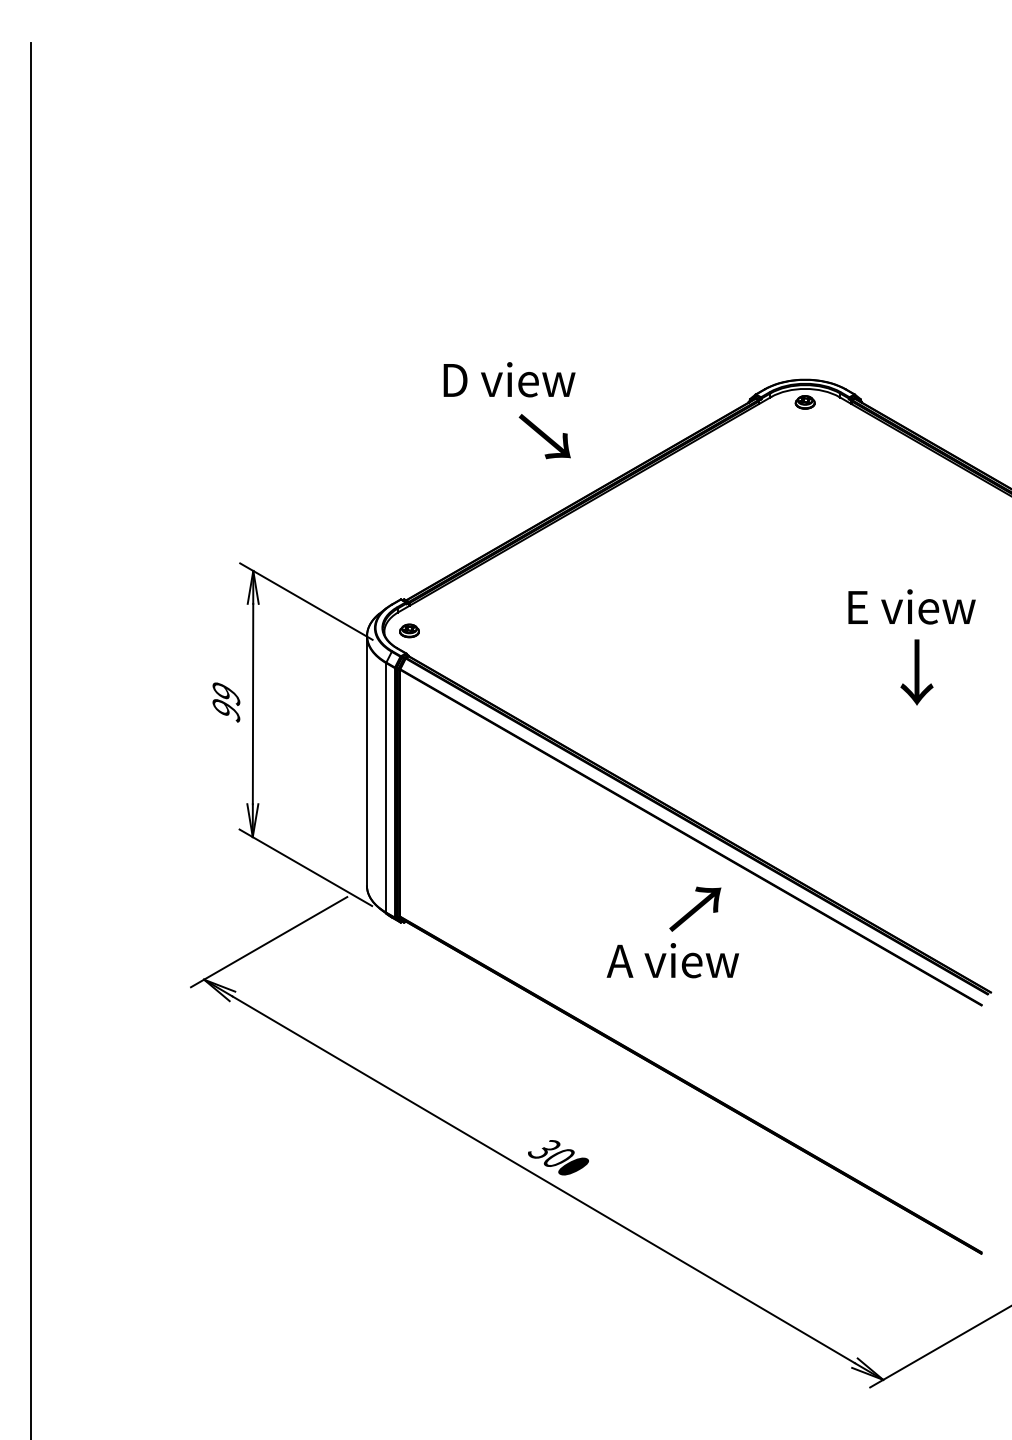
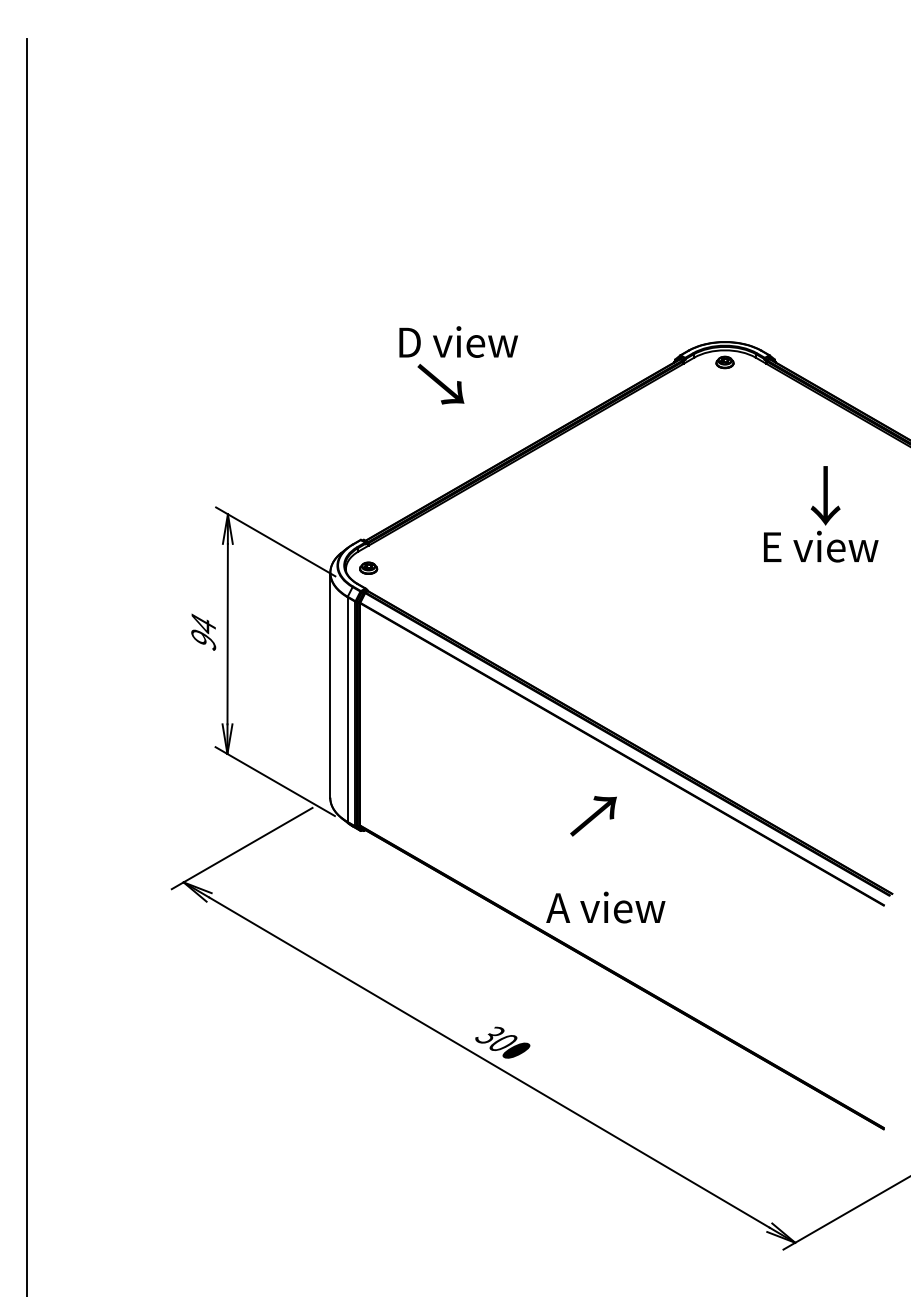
text: (544, 436) -> (440, 384), moved
text: (916, 672) -> (825, 495), moved
text: (226, 693) -> (203, 624), 99 -> 94
text: (695, 908) -> (593, 815), moved
text: (672, 960) -> (605, 907), moved

